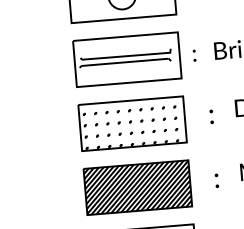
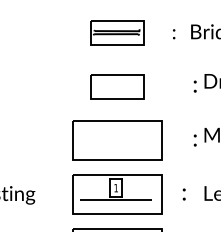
part: (127, 59) -> (117, 32), size x0.6
text: (210, 116) -> (194, 86), moved
part: (132, 123) -> (117, 86), size x0.6
text: (216, 180) -> (194, 140), moved
hatch: (137, 187) -> (117, 140), removed

